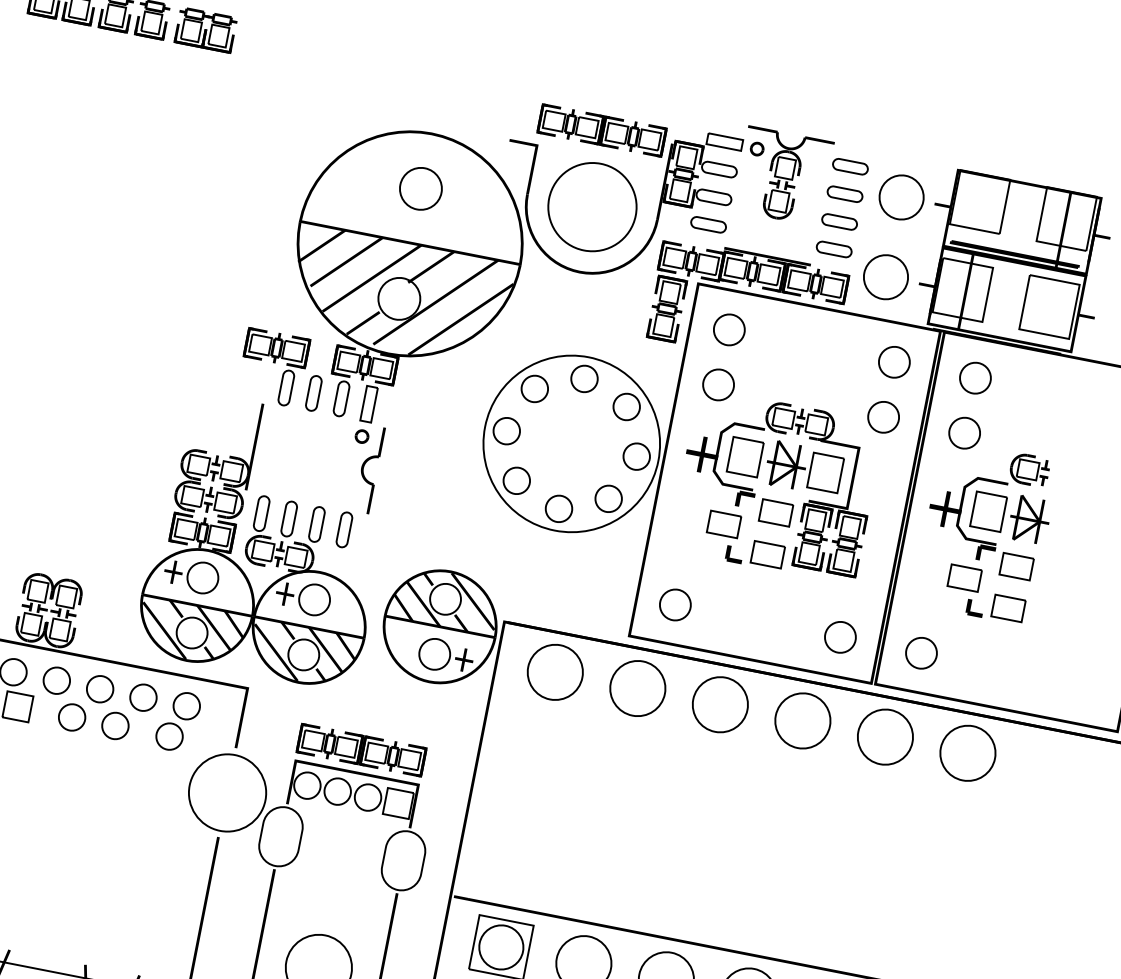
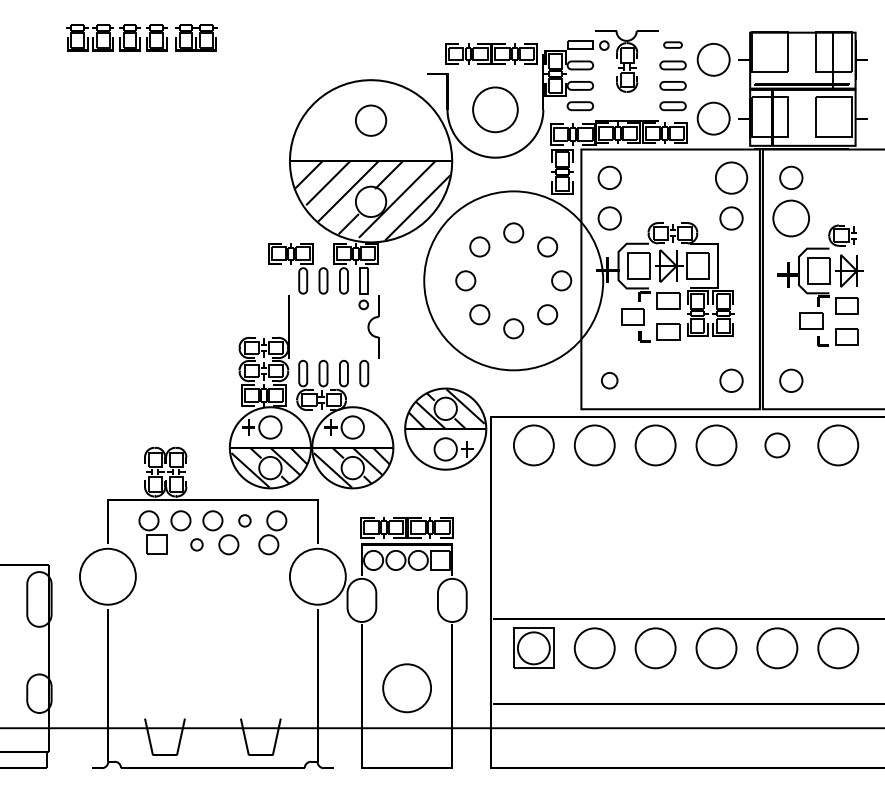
part: (849, 165) -> (672, 44), size x0.7
circle: (592, 206) -> (495, 109), size x0.7
circle: (894, 361) -> (731, 177), size x1.4
circle: (964, 433) -> (791, 218), size x1.6
circle: (571, 443) -> (513, 280), size x1.4
circle: (675, 604) -> (609, 380), size x0.7
circle: (143, 697) -> (244, 520), size x0.6
circle: (71, 716) -> (196, 544), size x0.6
circle: (885, 737) -> (777, 445), size x0.6

